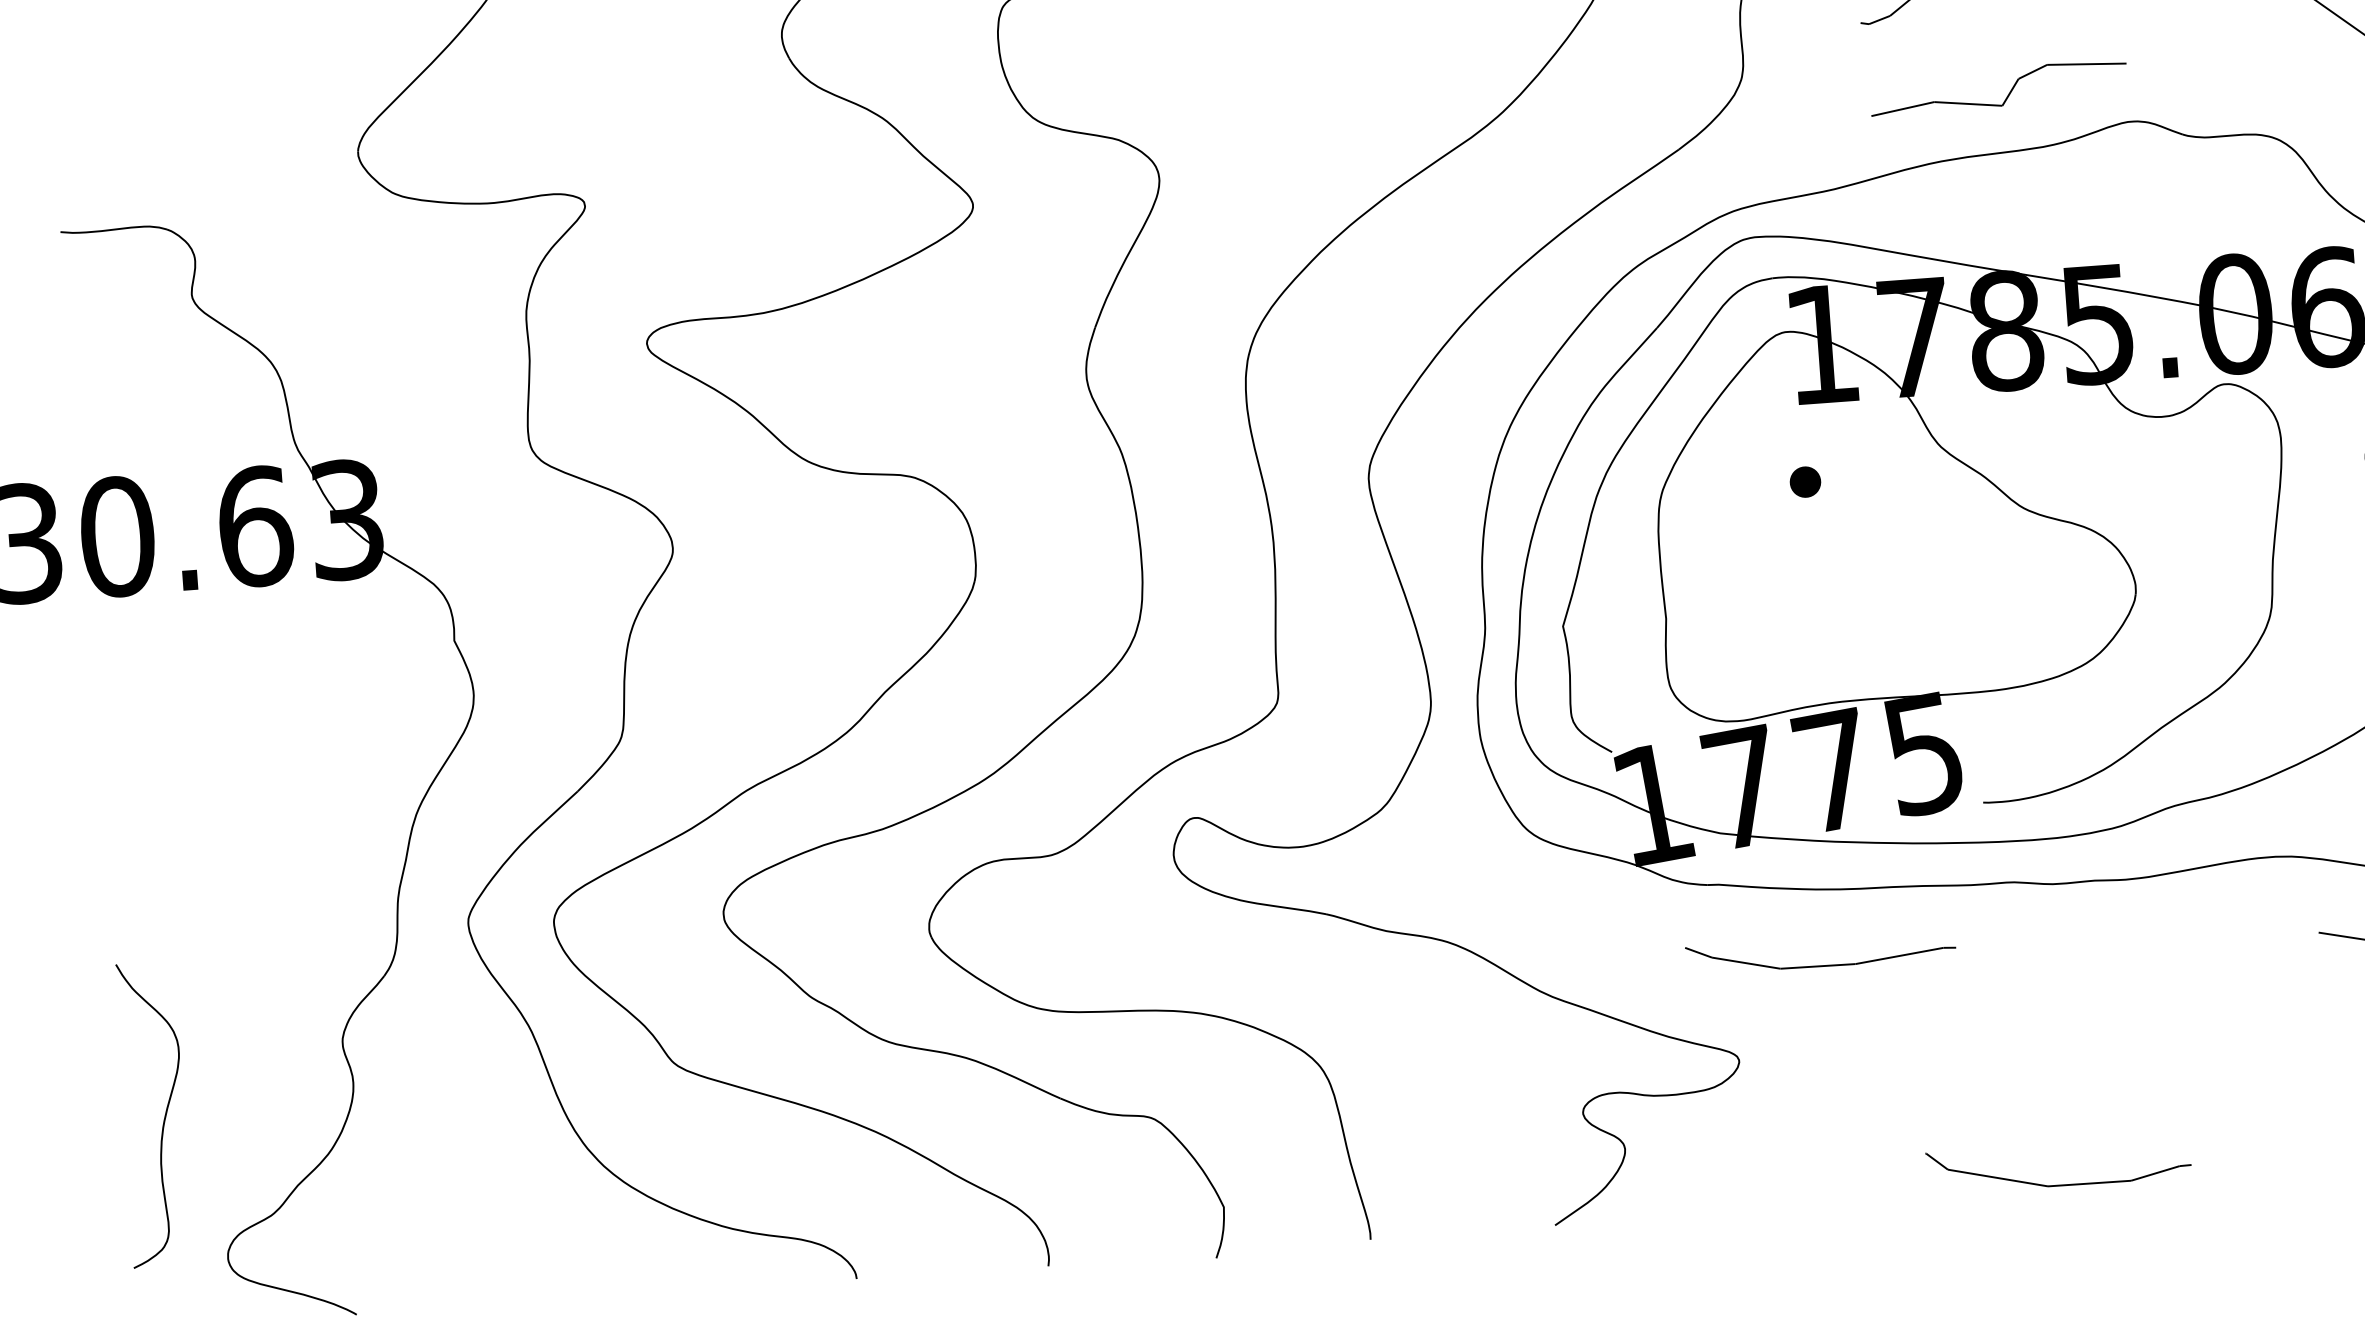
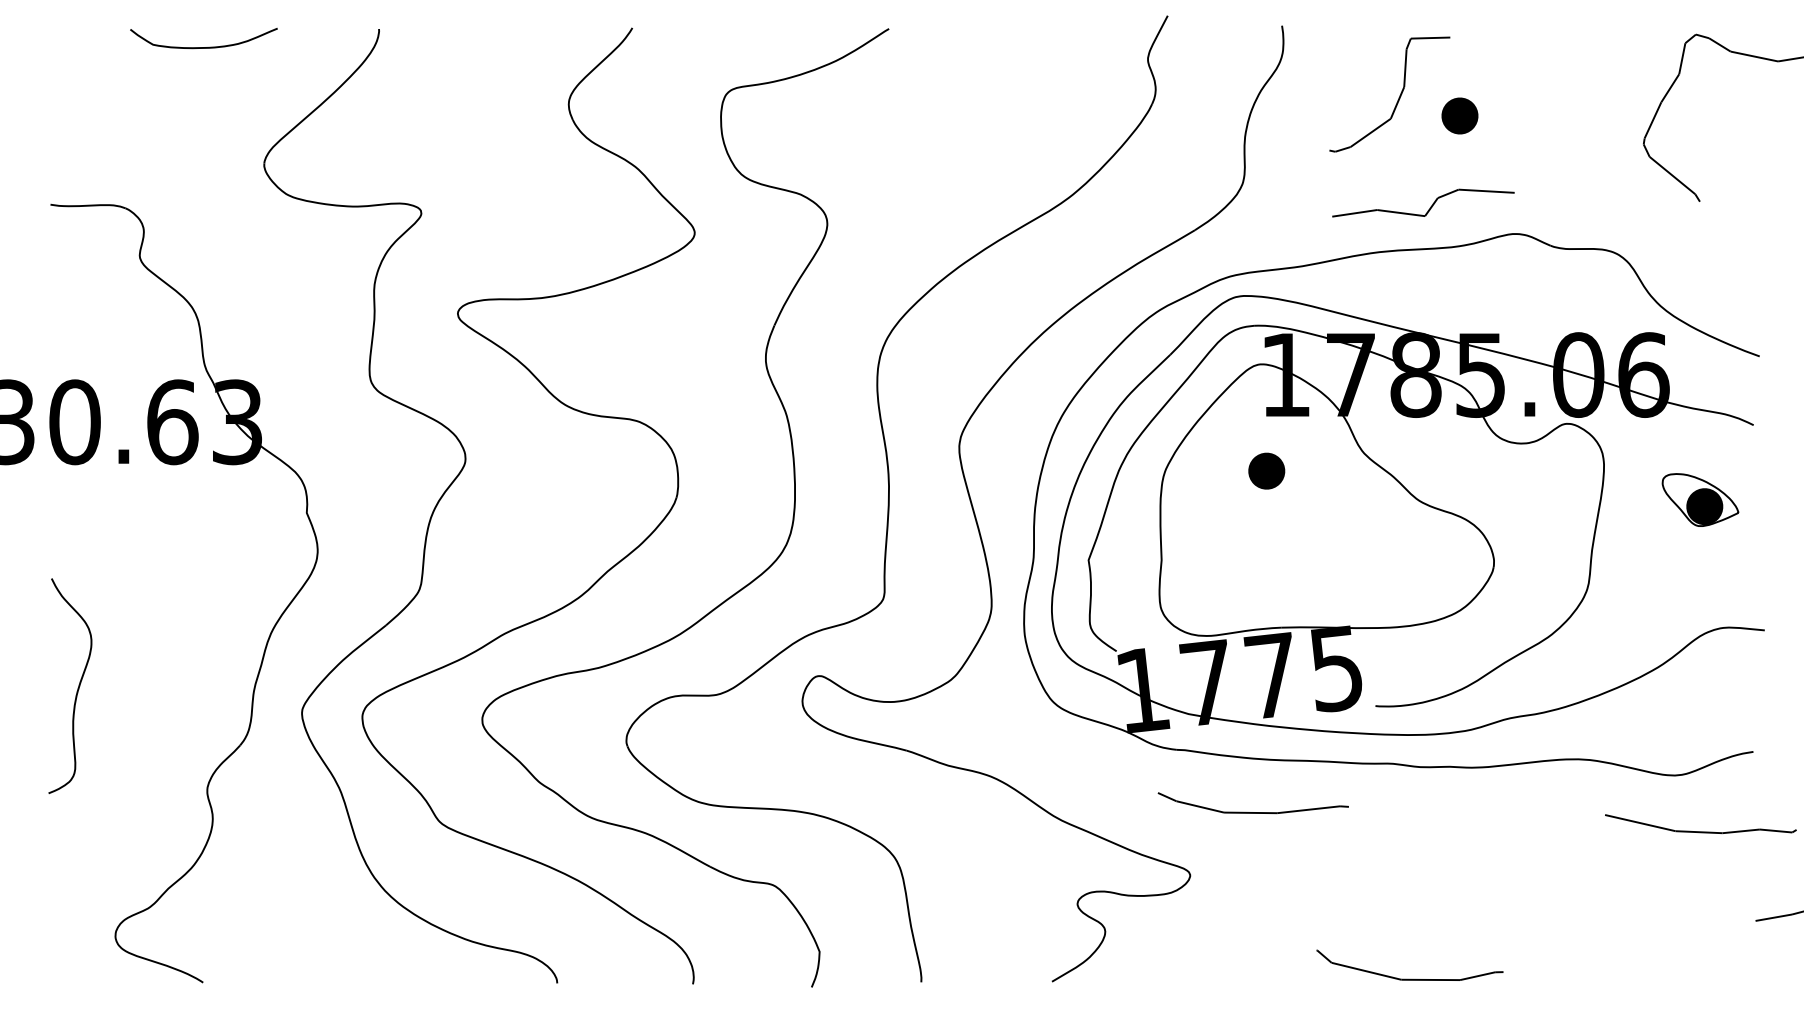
part: (1804, 481) -> (1266, 470), size x1.67
curve: (163, 1117) -> (77, 688), moved

